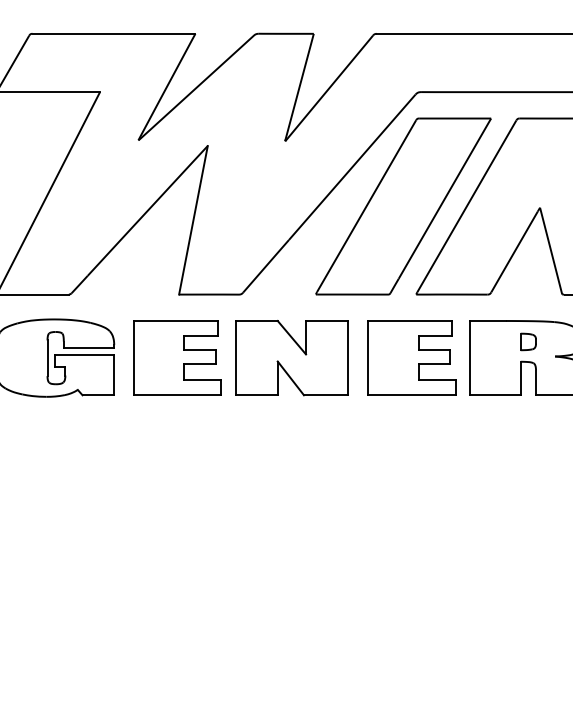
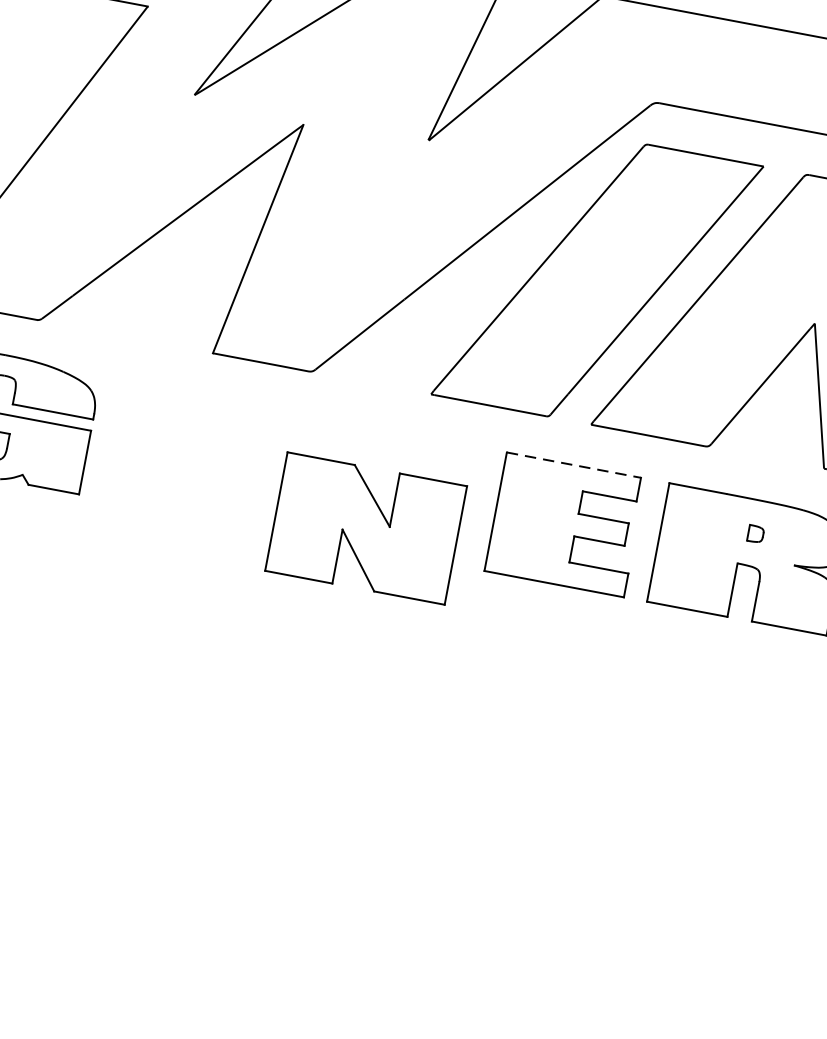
line: (410, 320) -> (574, 464), solid -> dashed
part: (528, 341) -> (756, 533), size x0.6
part: (177, 357) -> (191, 453), removed
part: (291, 358) -> (365, 528), moved

